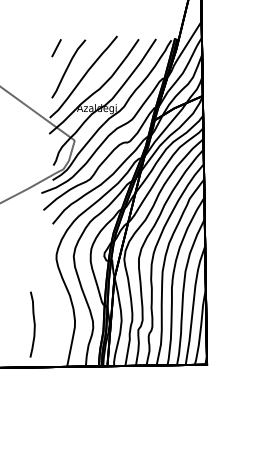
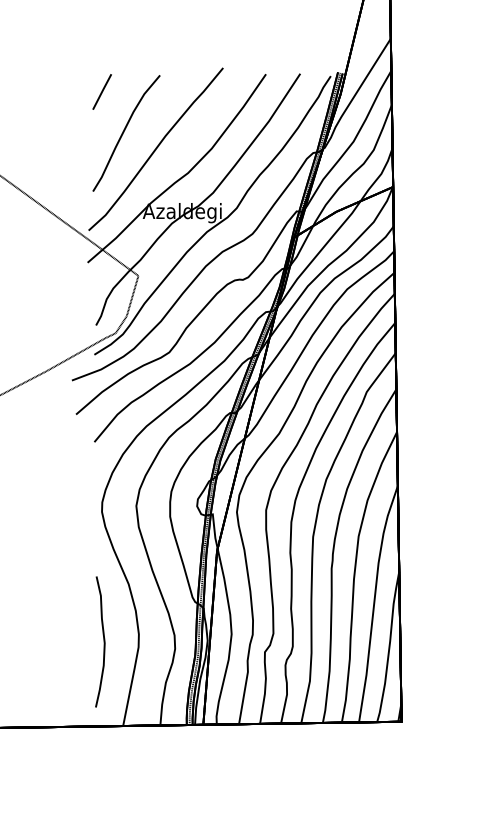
curve: (33, 324) -> (102, 641), moved

